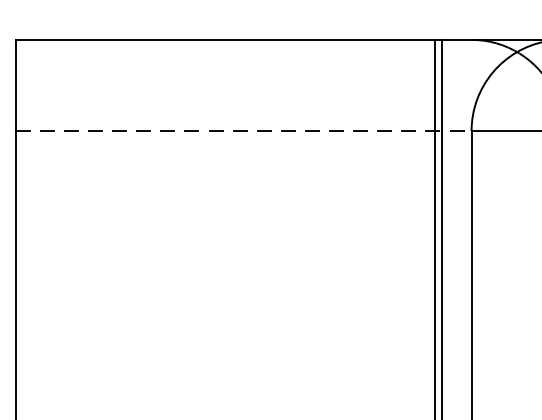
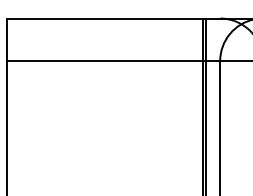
line: (245, 131) -> (114, 61), dashed -> solid

